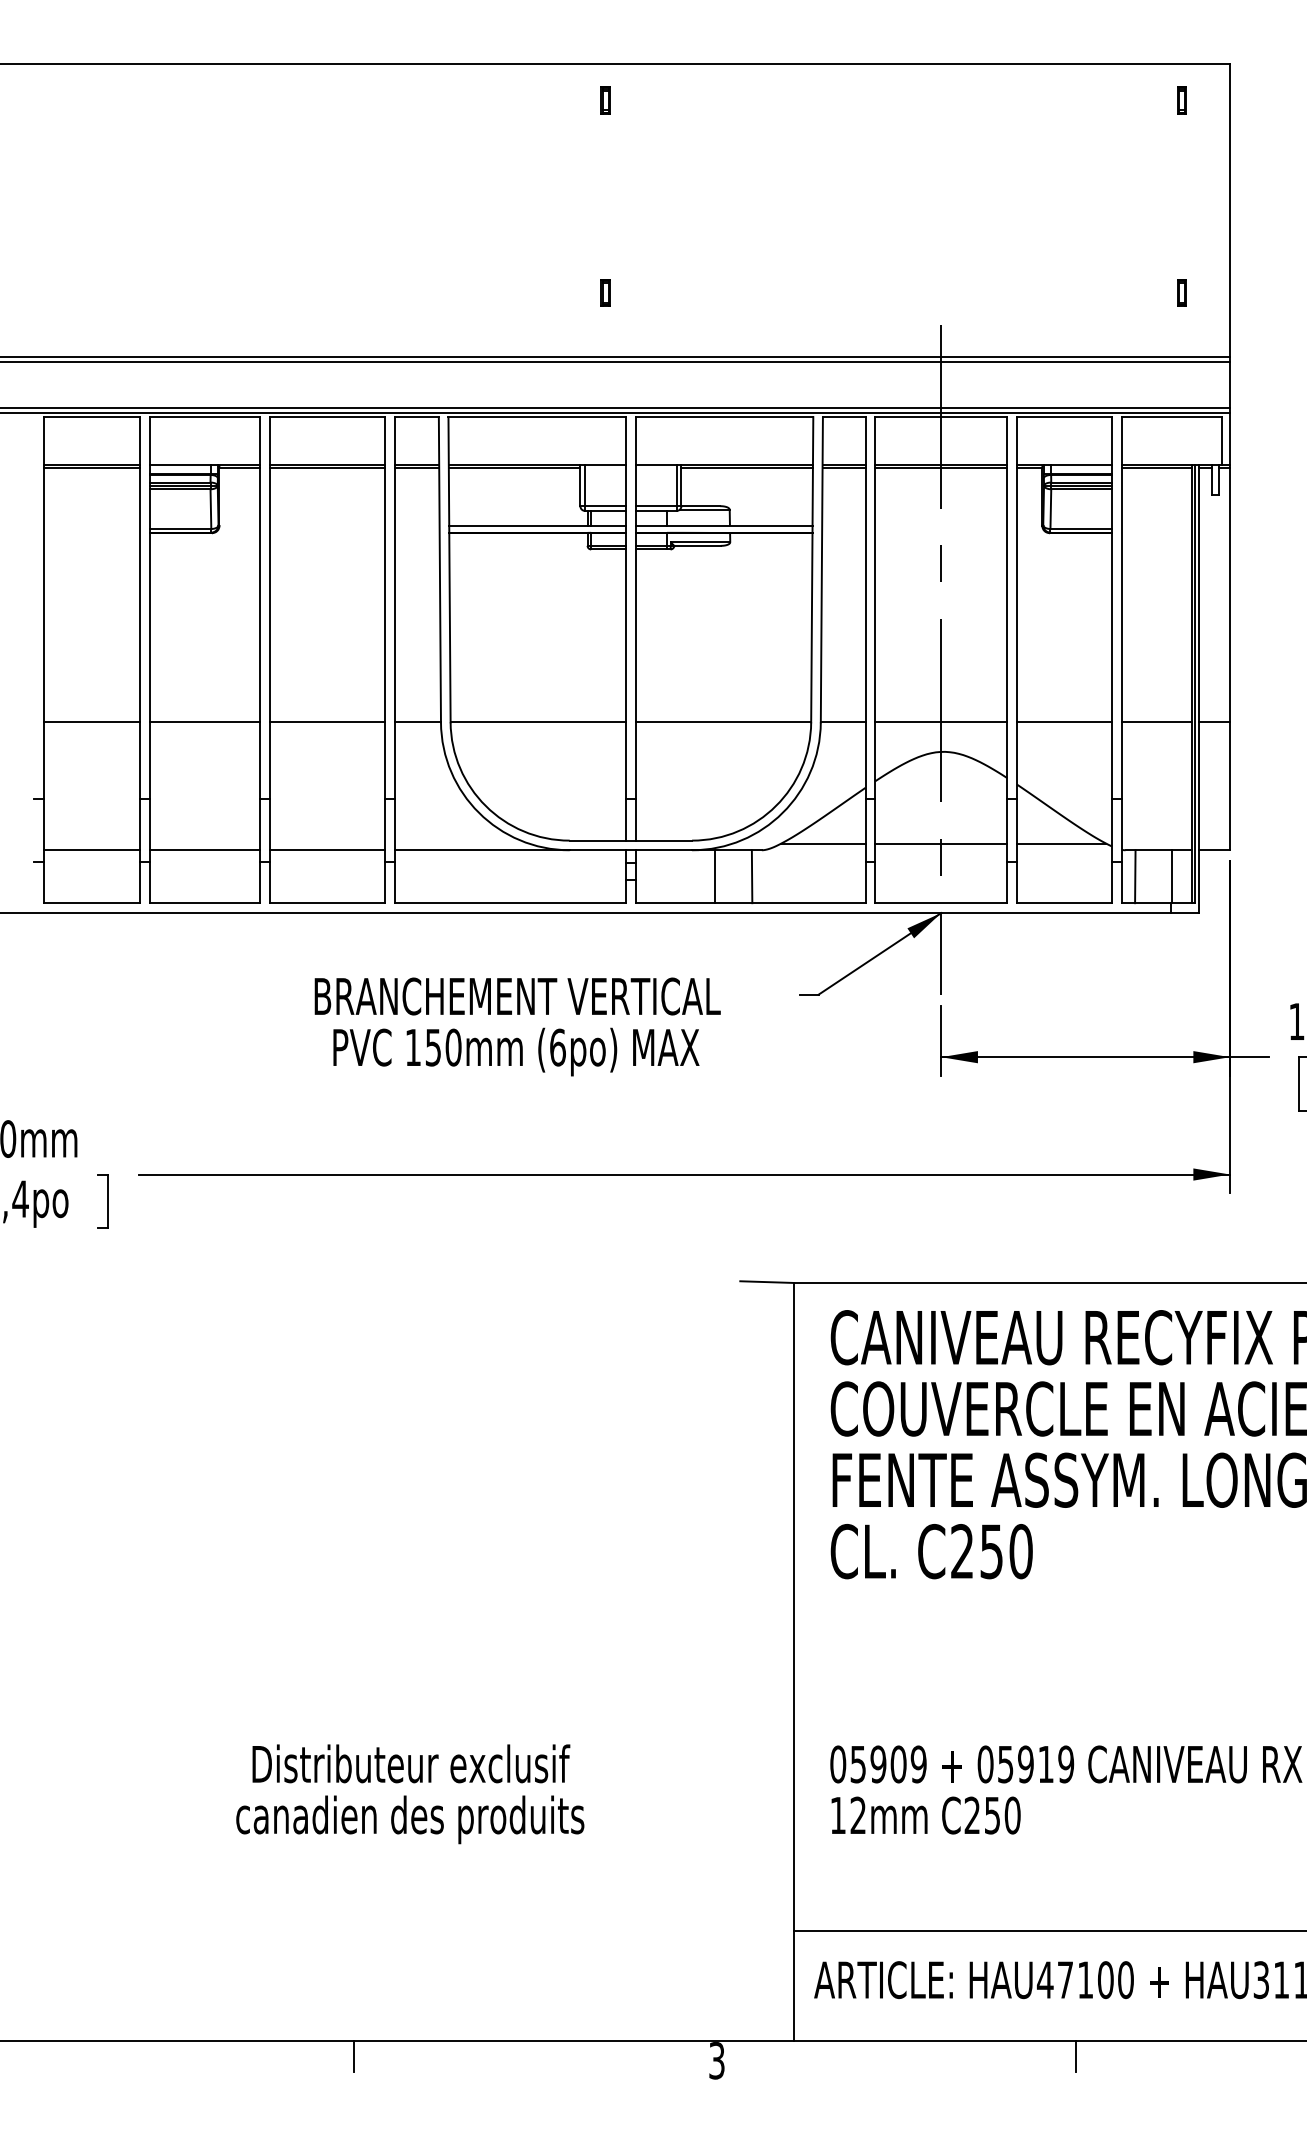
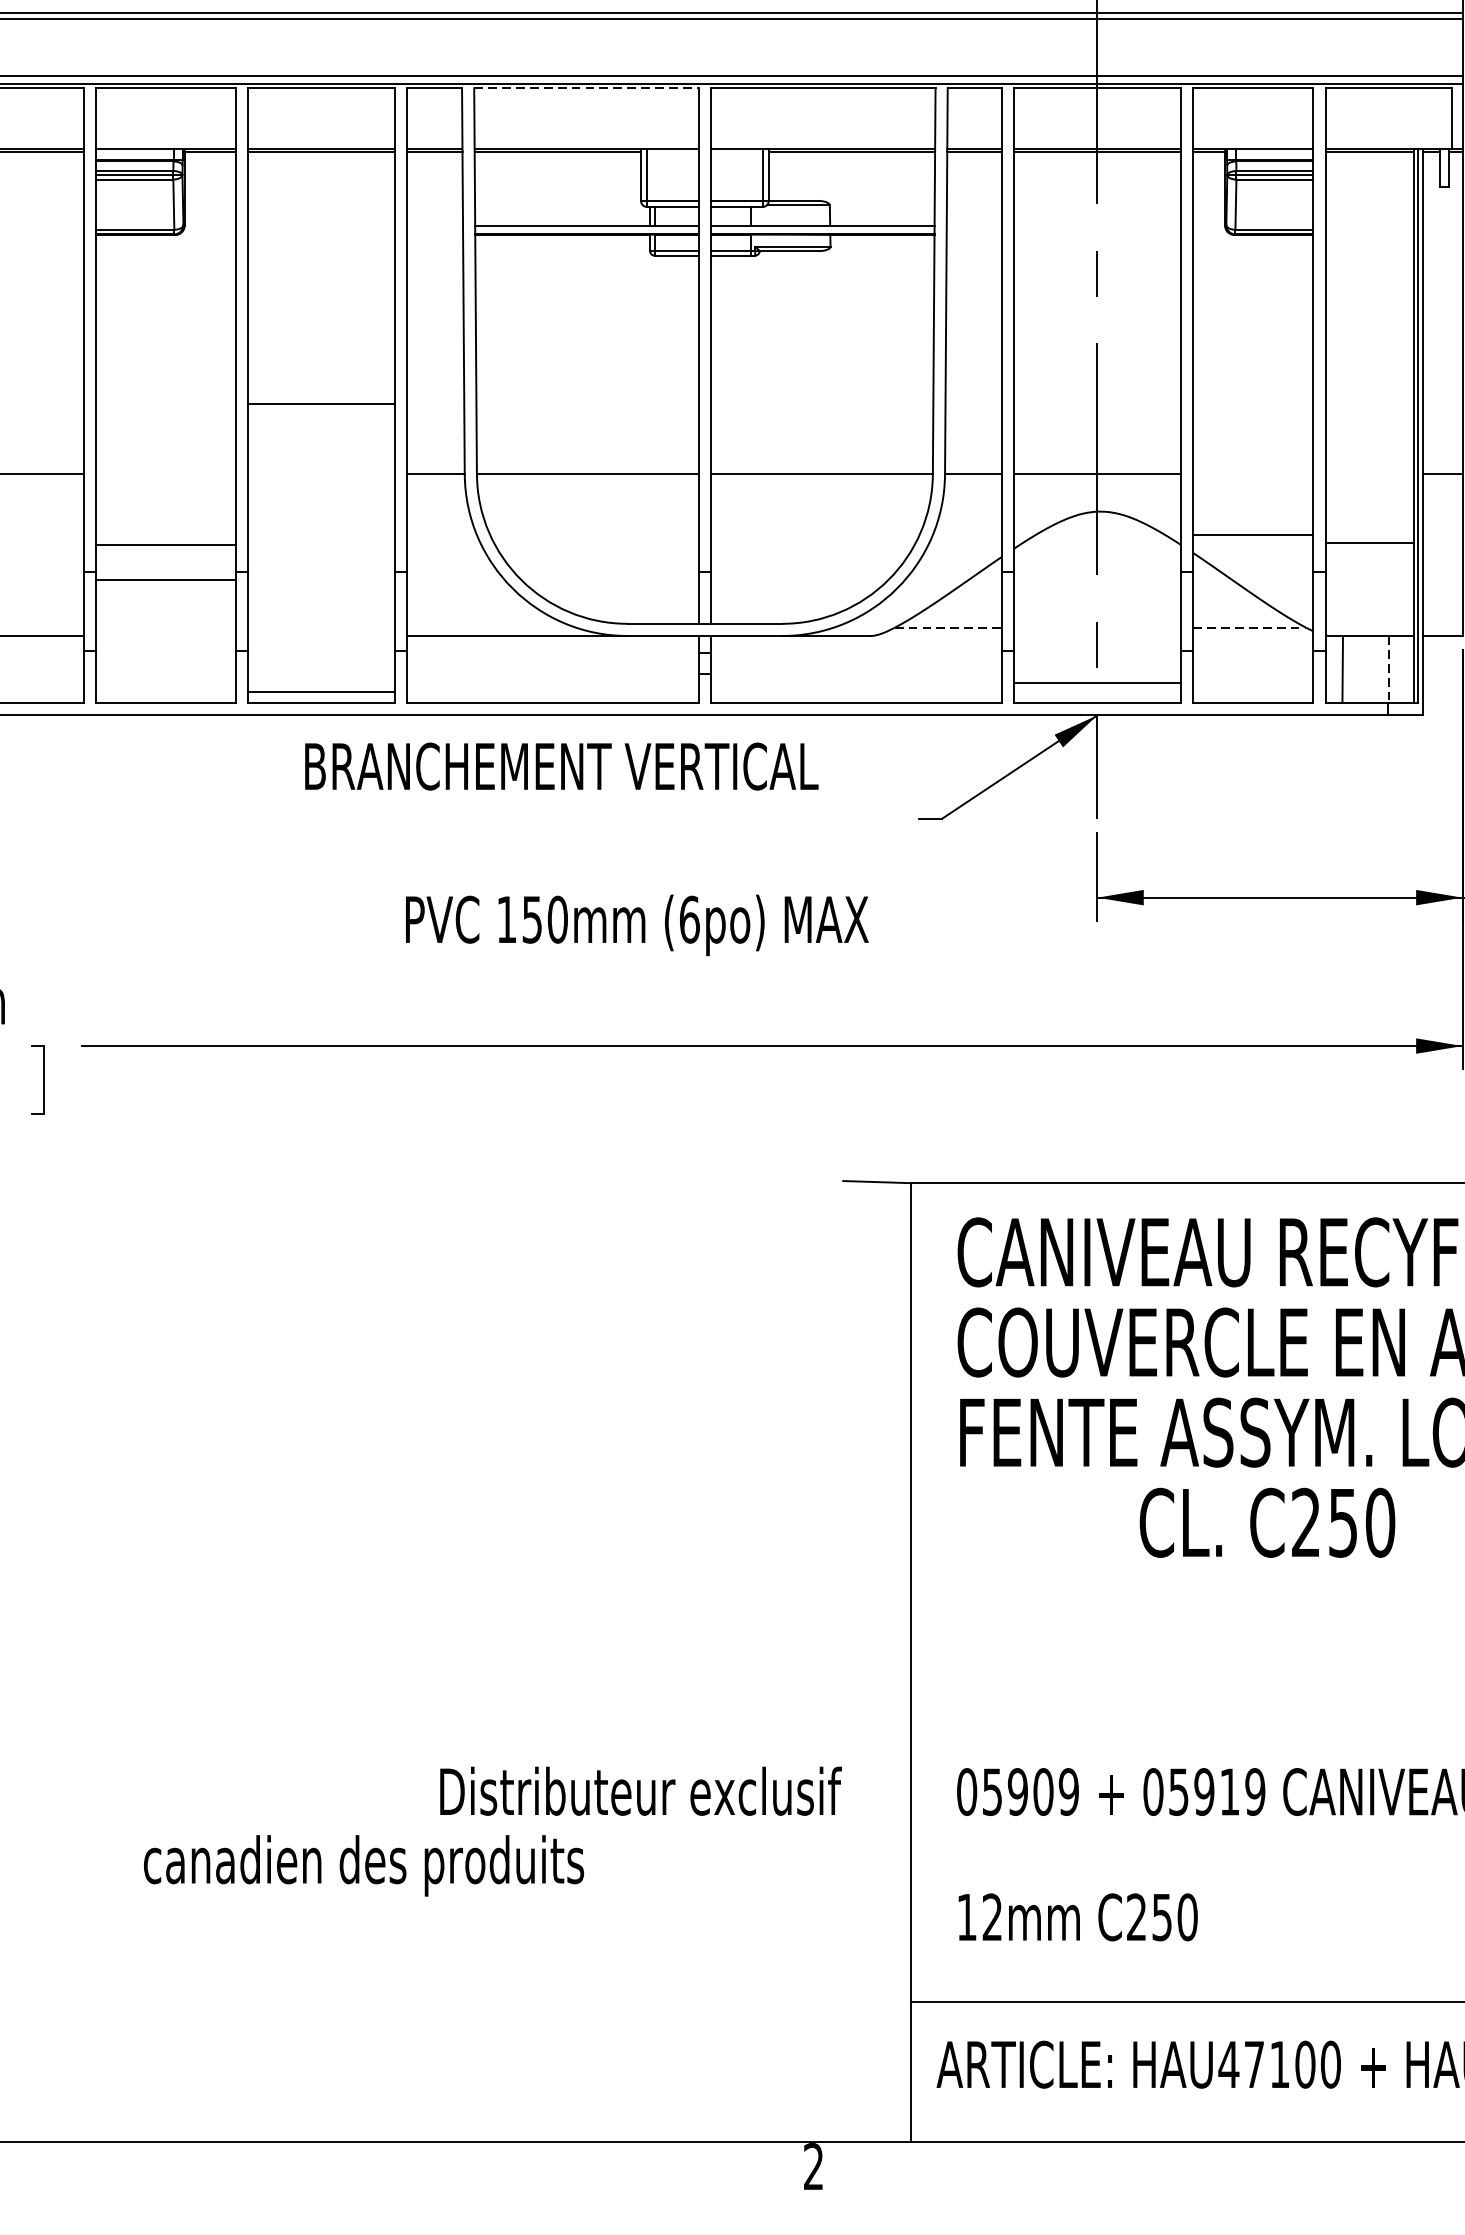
line: (537, 417) -> (586, 88), solid -> dashed
line: (204, 722) -> (165, 545), moved
line: (327, 722) -> (321, 403), moved
line: (1064, 722) -> (1253, 535), moved
line: (1156, 722) -> (1369, 542), moved
line: (823, 843) -> (948, 627), solid -> dashed
line: (941, 843) -> (1097, 683), moved
line: (1061, 843) -> (1249, 627), solid -> dashed
line: (204, 850) -> (165, 580), moved
line: (327, 850) -> (321, 691), moved
line: (715, 876) -> (811, 669), removed
line: (751, 876) -> (857, 669), removed
line: (1172, 877) -> (1389, 670), solid -> dashed
text: (517, 996) -> (561, 766), moved
text: (516, 1051) -> (637, 924), moved
text: (931, 1551) -> (1267, 1522), moved
text: (411, 1763) -> (641, 1790), moved
text: (925, 1815) -> (1077, 1917), moved
text: (410, 1819) -> (364, 1865), moved
line: (353, 2055) -> (354, 2160), removed
line: (1075, 2055) -> (1267, 2160), removed
text: (716, 2060) -> (813, 2166), 3 -> 2

